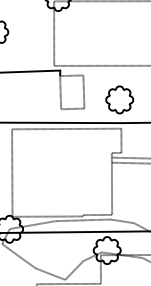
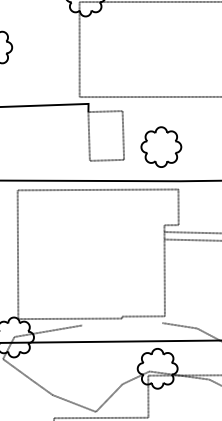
part: (119, 99) -> (161, 146), moved
line: (83, 220) -> (122, 324), removed

